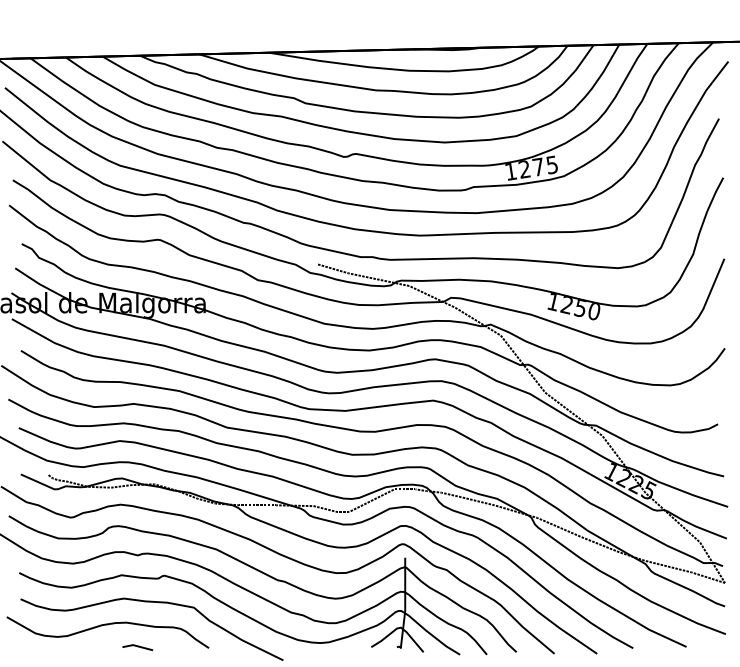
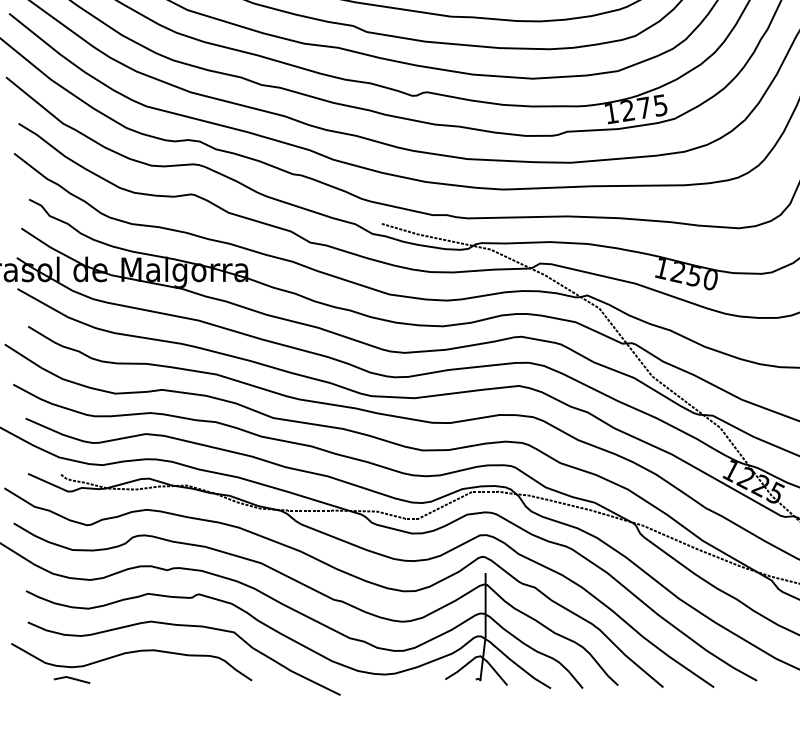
line: (137, 647) -> (71, 679), moved

